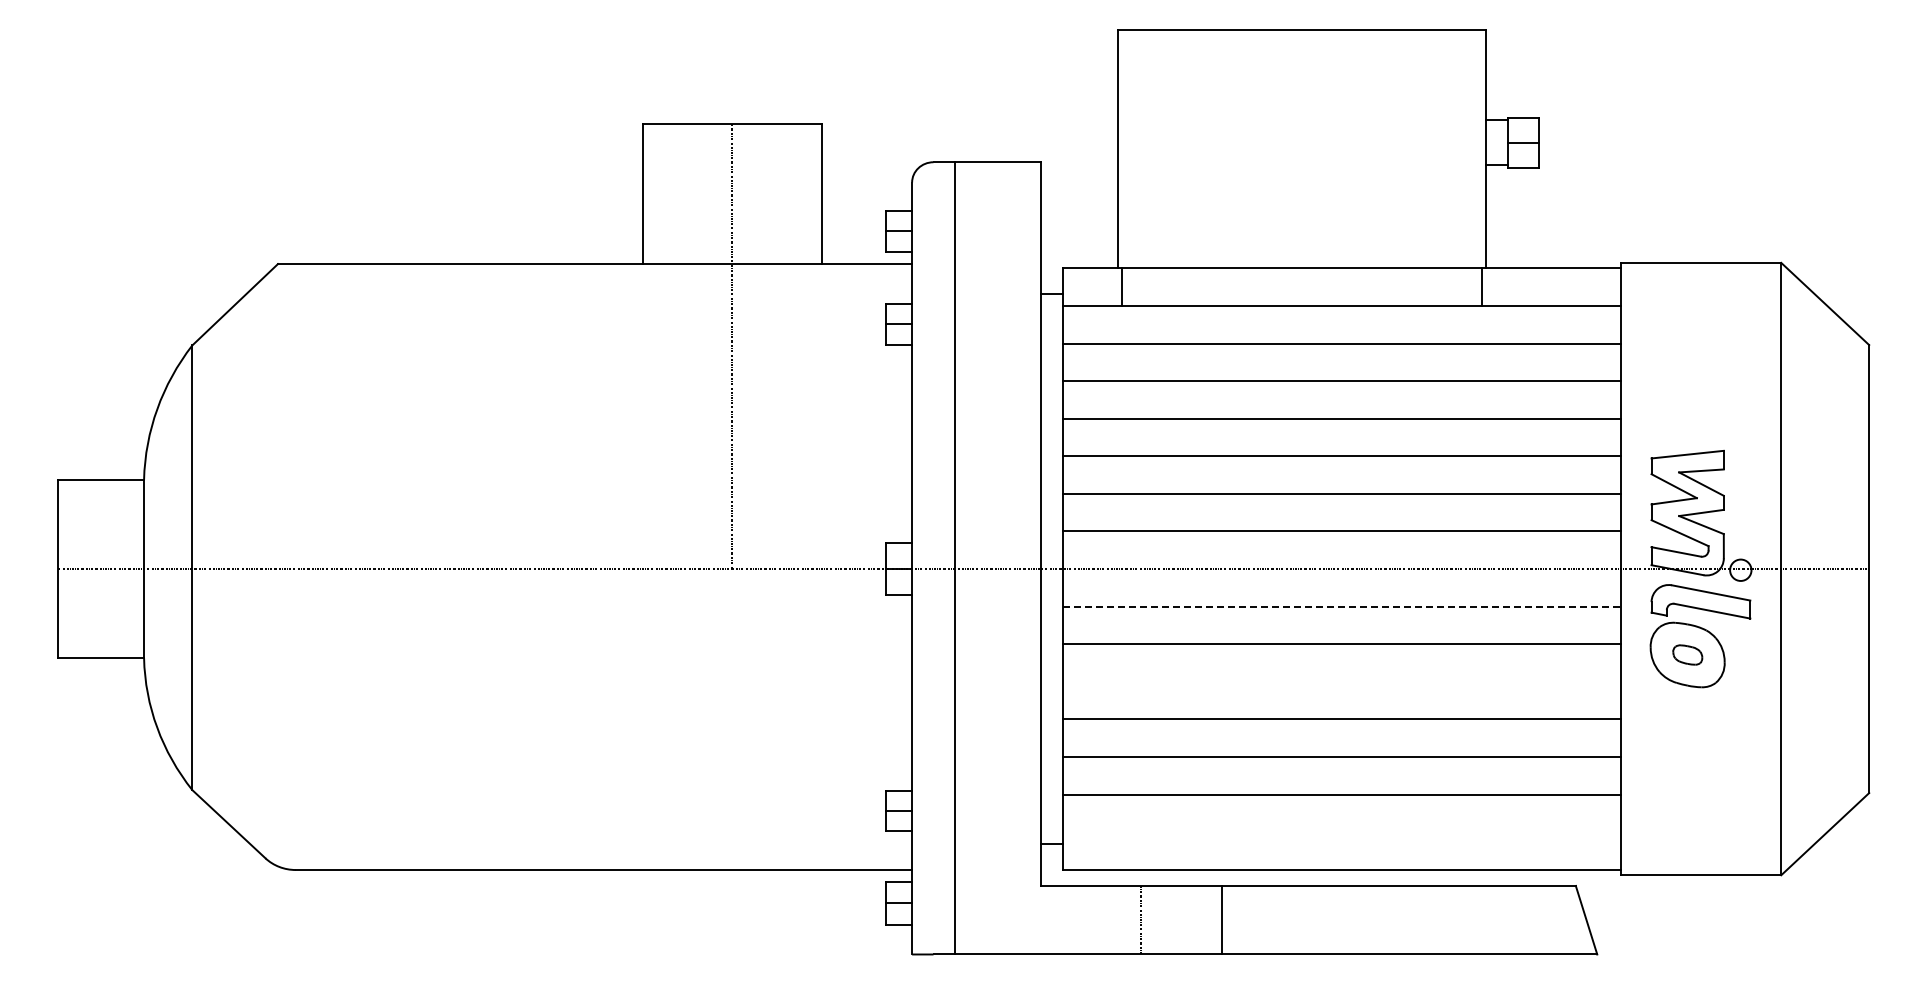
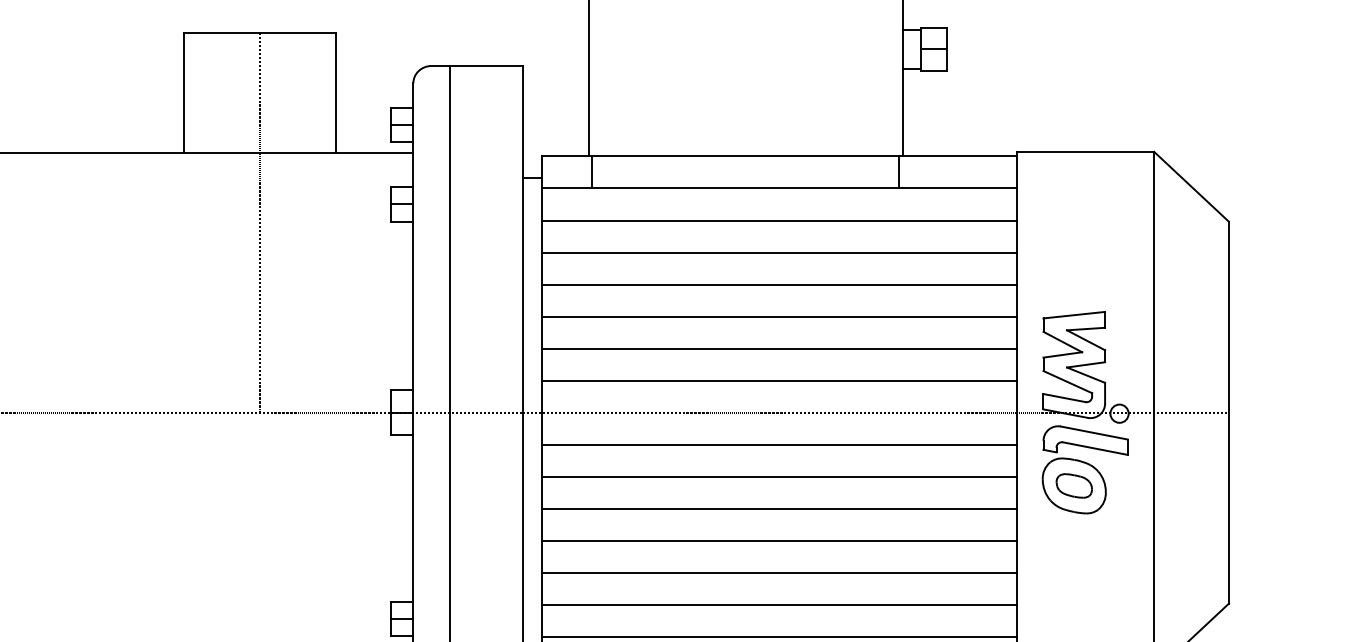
line: (1342, 606) -> (780, 444), dashed -> solid
part: (1687, 654) -> (1074, 485), size x1.43
line: (1341, 681) -> (779, 508), added
line: (1341, 832) -> (779, 637), added

